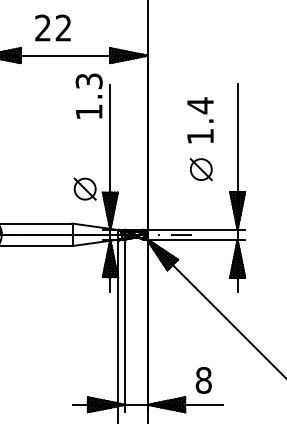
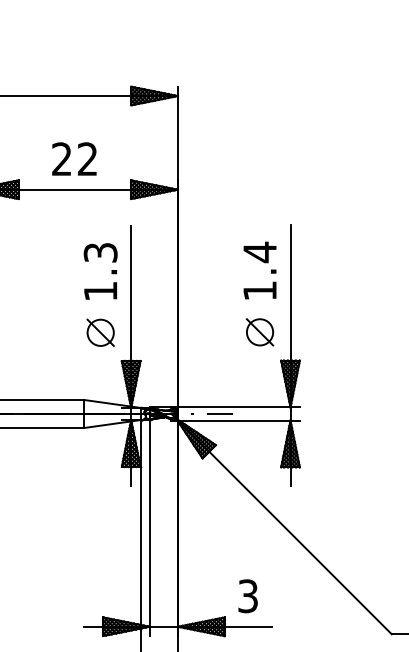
text: (53, 27) -> (74, 158), moved
text: (89, 96) -> (100, 271), moved
text: (200, 120) -> (259, 270), moved
part: (200, 169) -> (259, 332), moved
part: (85, 188) -> (100, 332), moved
text: (204, 380) -> (248, 596), 8 -> 3

